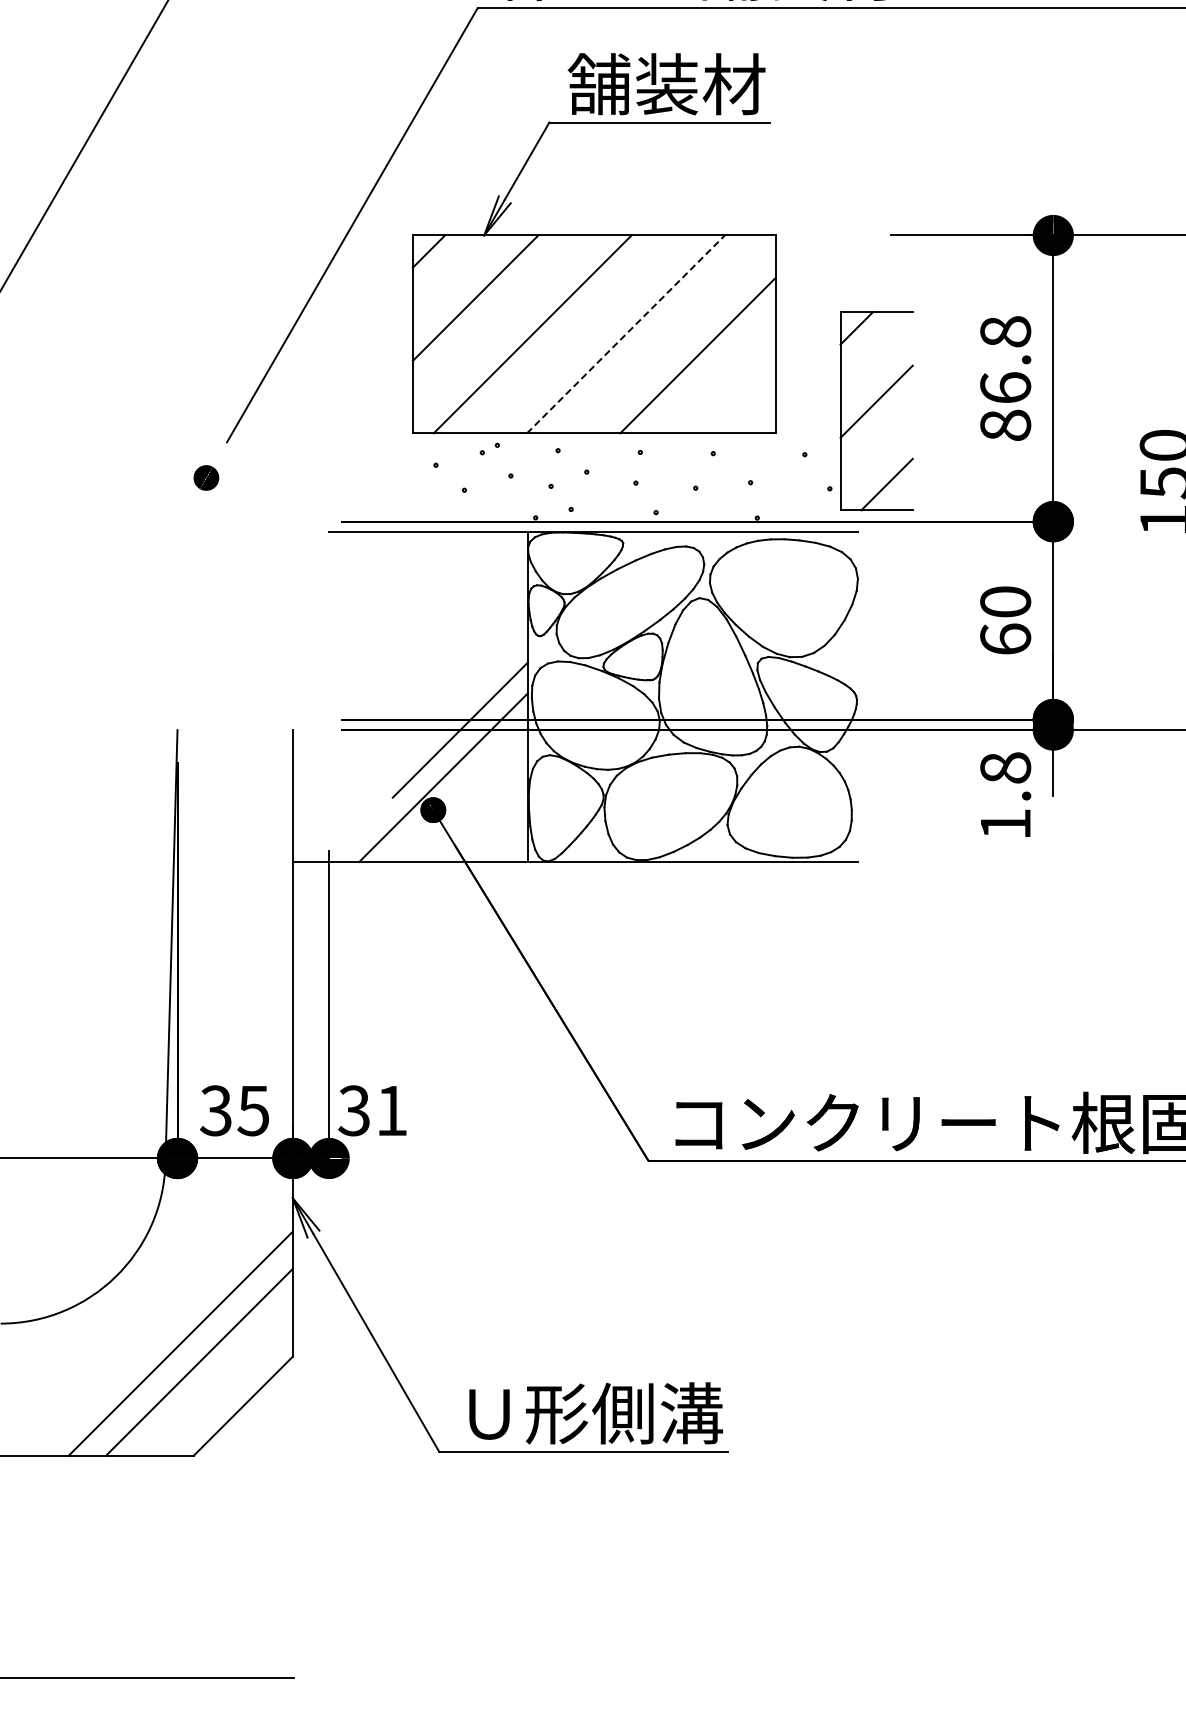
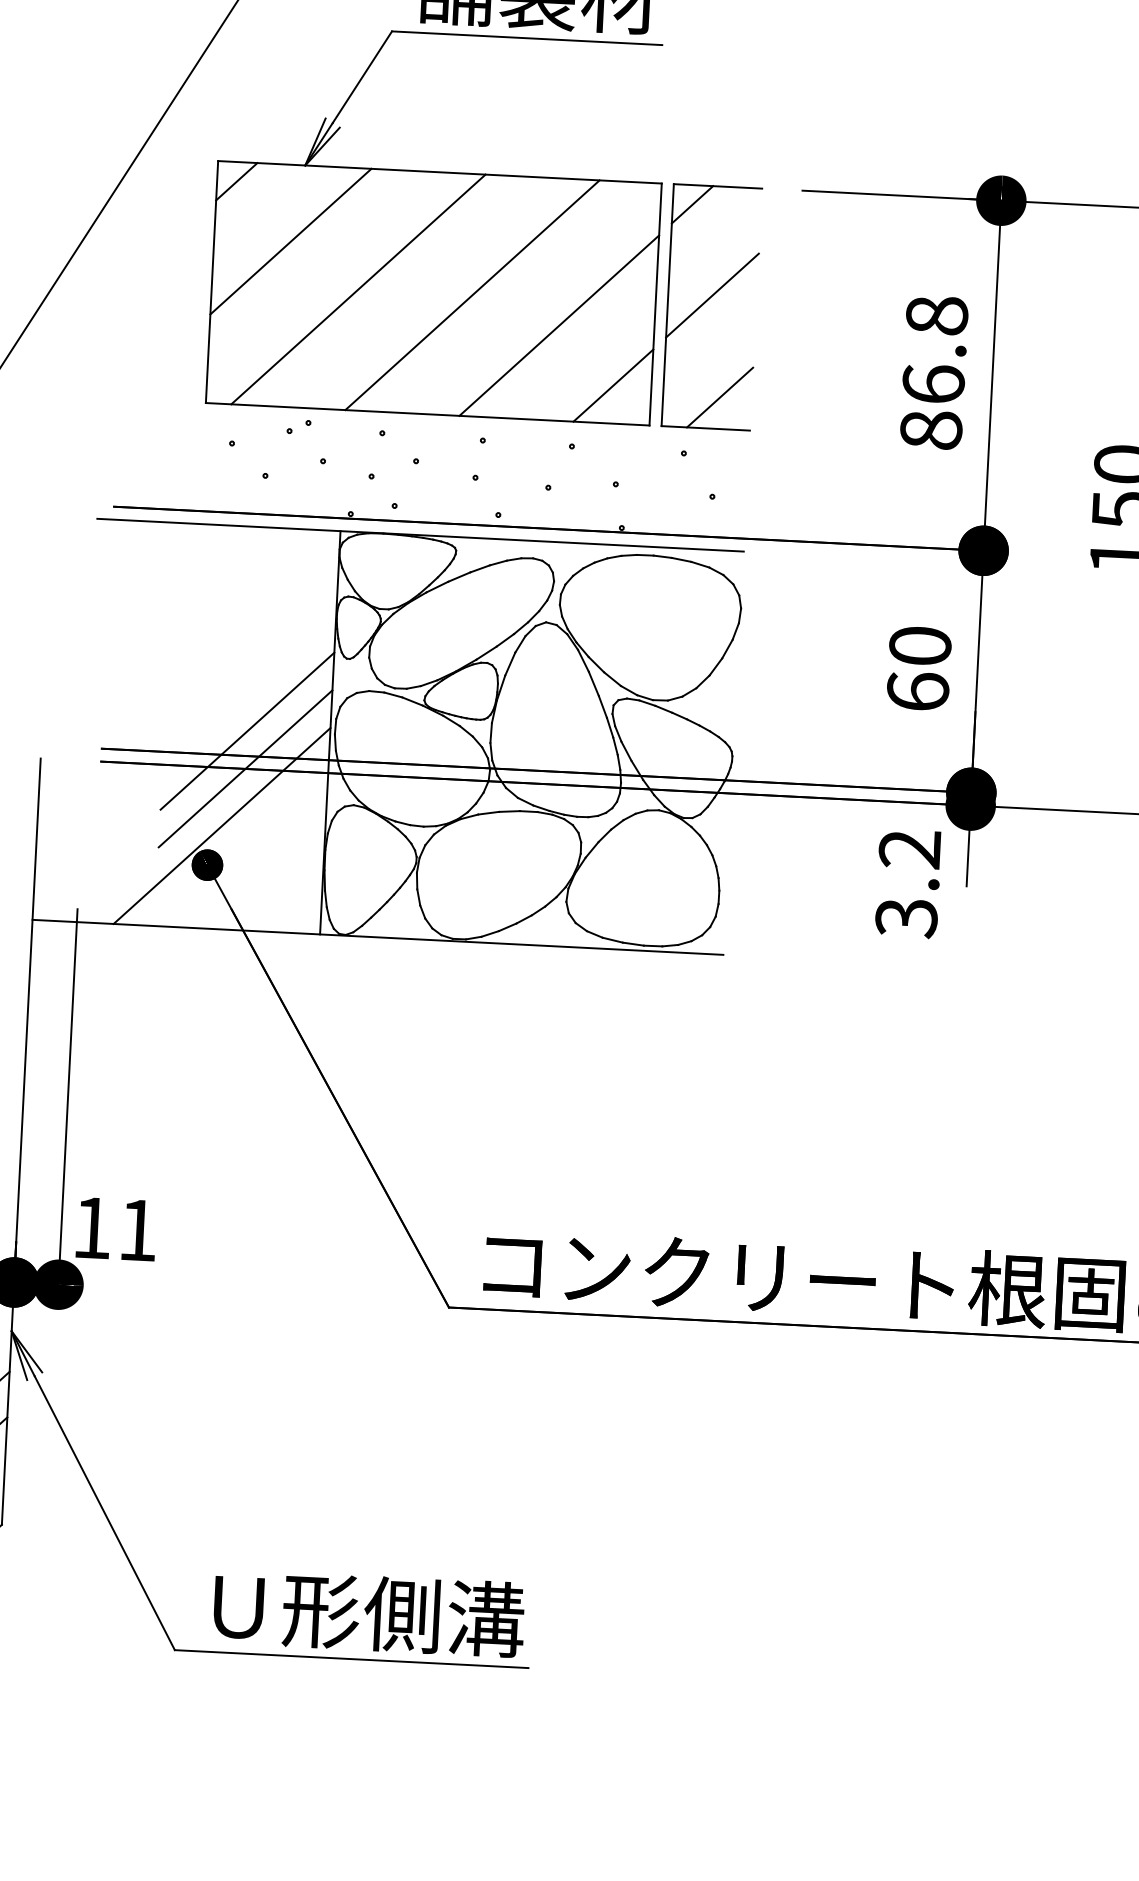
line: (625, 334) -> (471, 295), dashed -> solid
line: (744, 402) -> (613, 385), added
part: (876, 411) -> (711, 307), moved
line: (460, 698) -> (247, 730), added
text: (1005, 796) -> (908, 883), 1.8 -> 3.2
text: (353, 1110) -> (91, 1227), 31 -> 11

